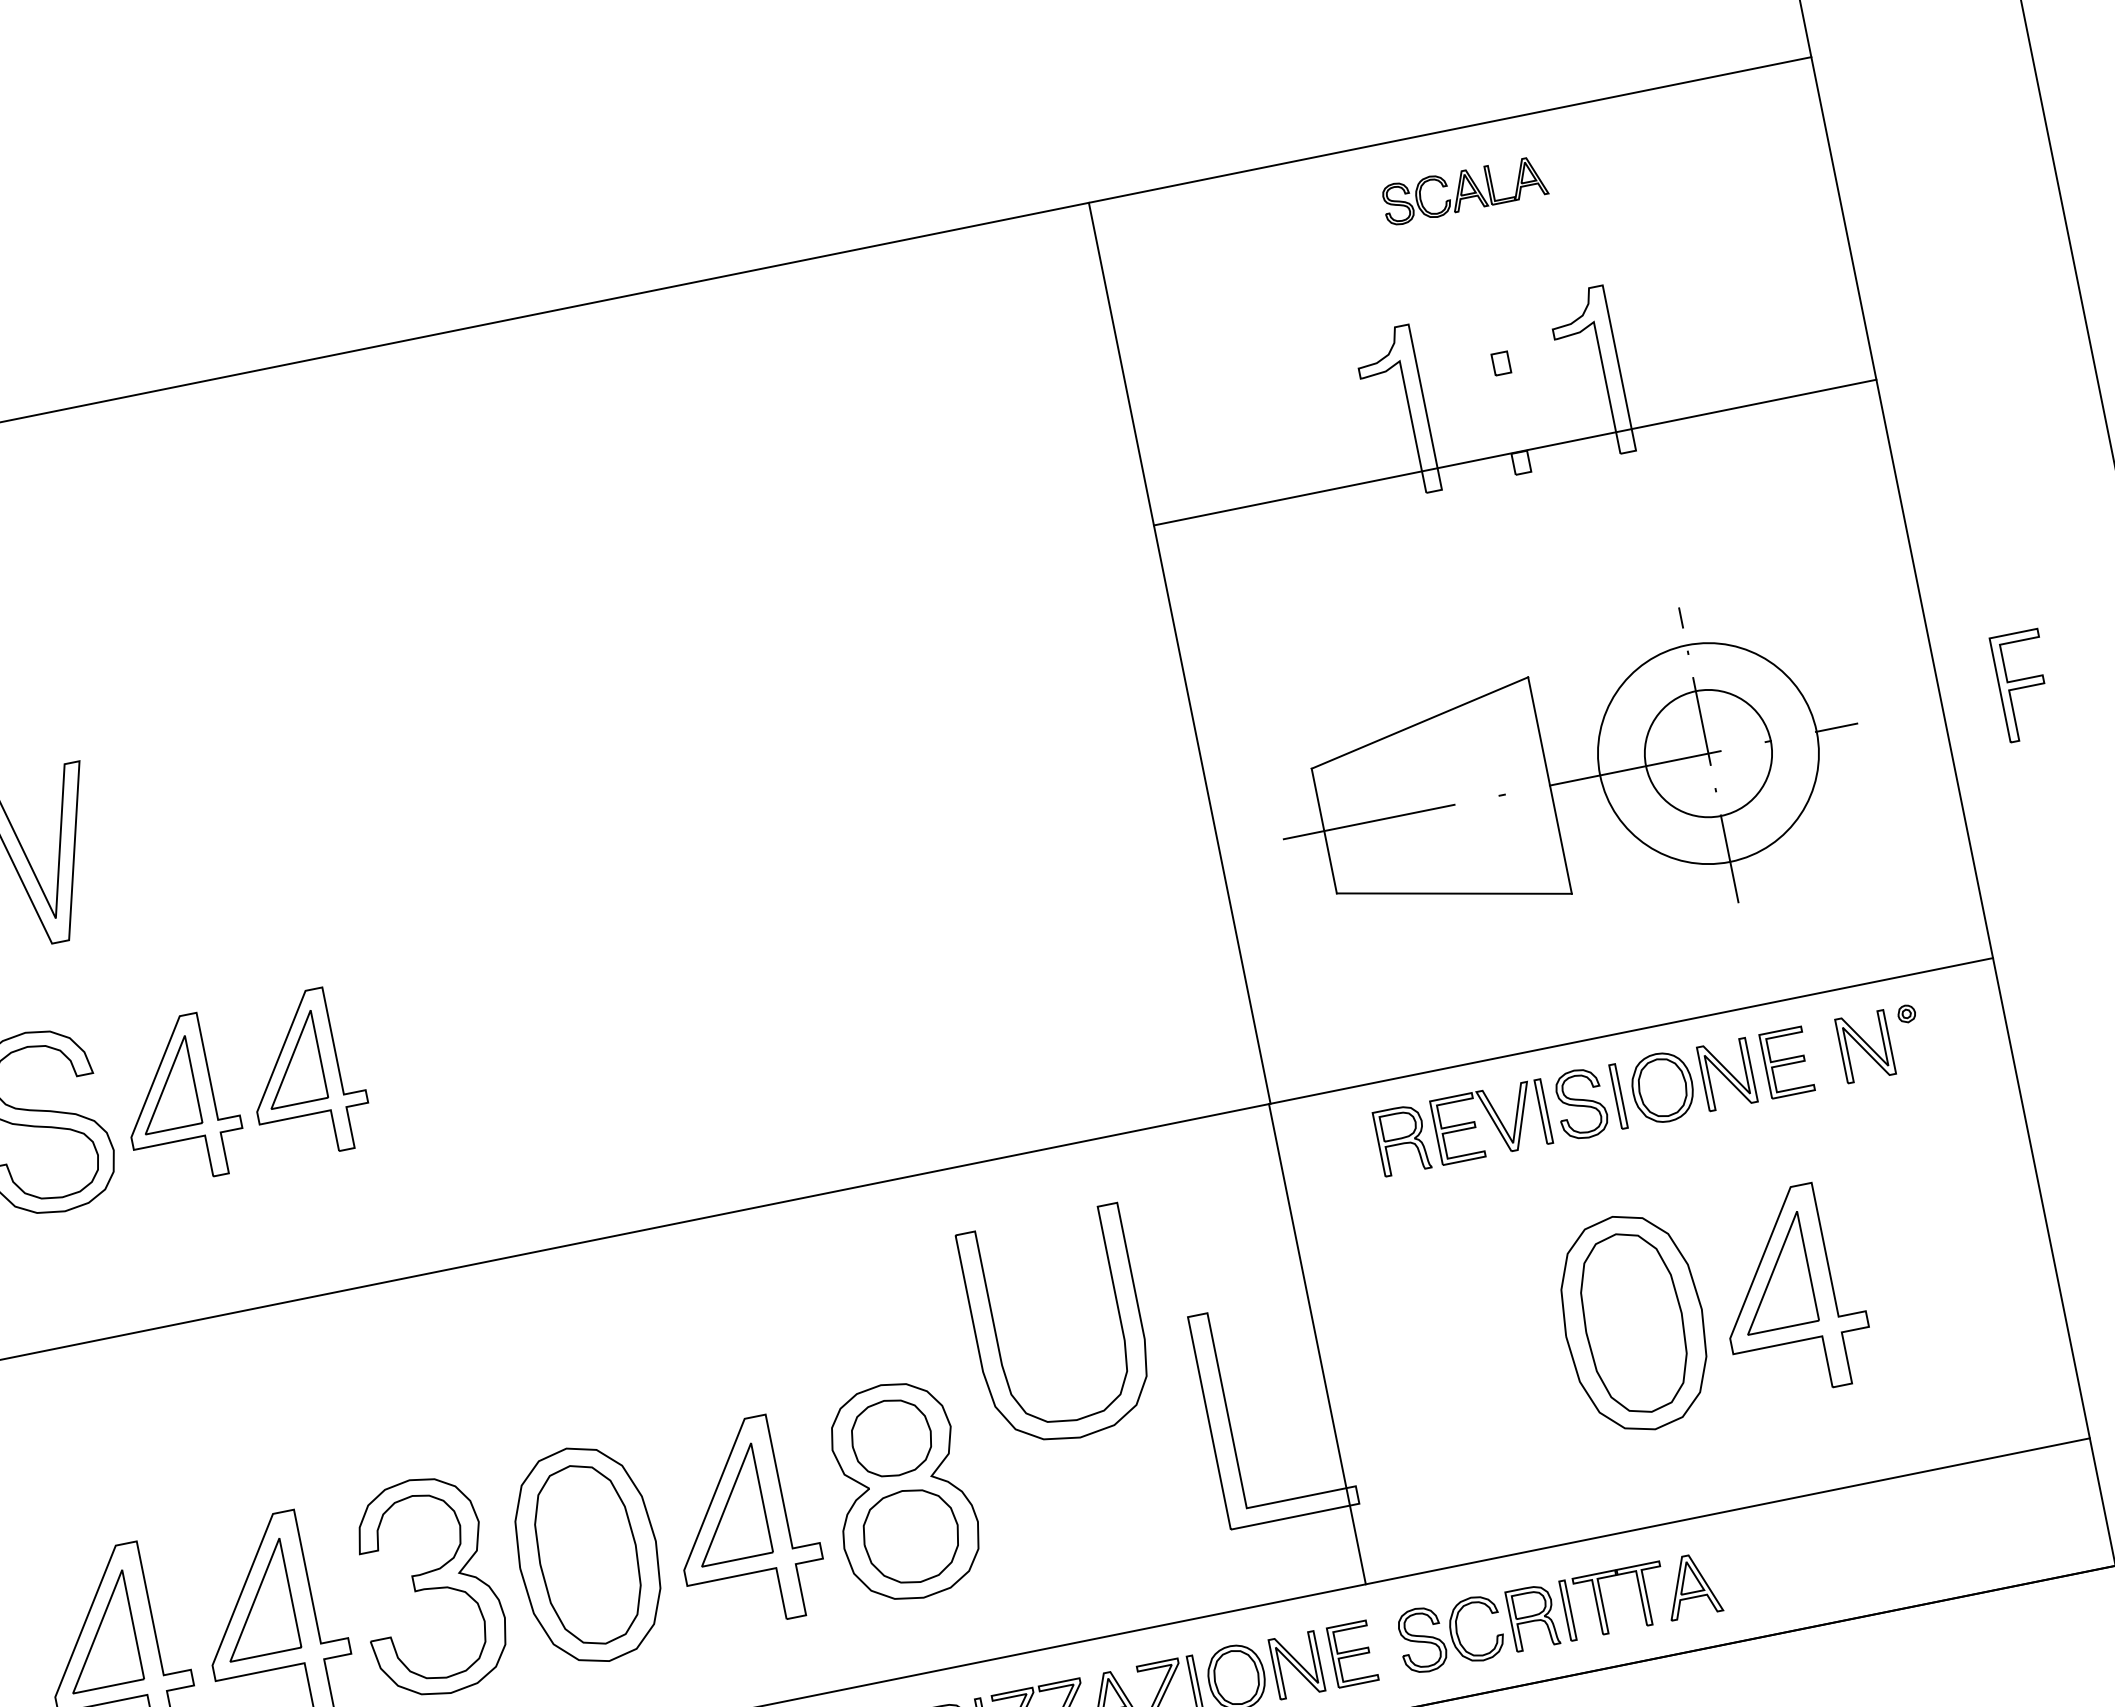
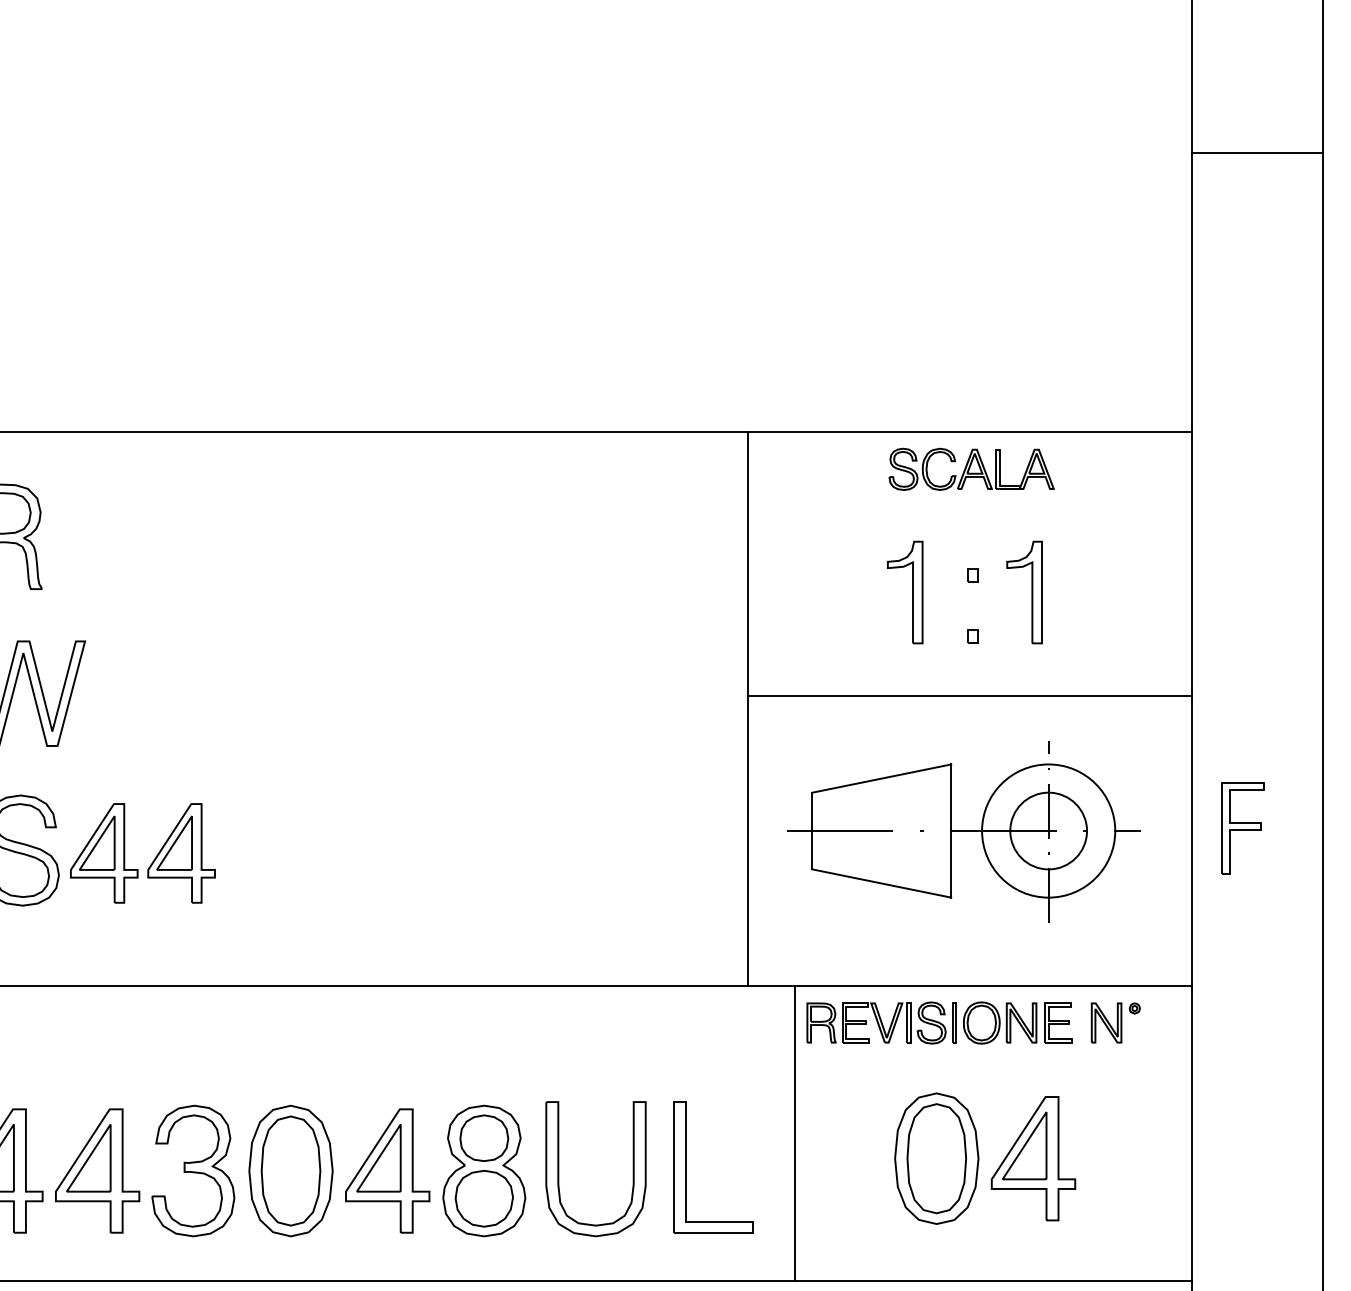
part: (1464, 189) -> (971, 468), size x1.67
line: (1515, 453) -> (970, 696), moved
part: (2022, 685) -> (1242, 828), size x1.43
part: (999, 1340) -> (559, 1169), moved
line: (1317, 1344) -> (795, 1133), moved

